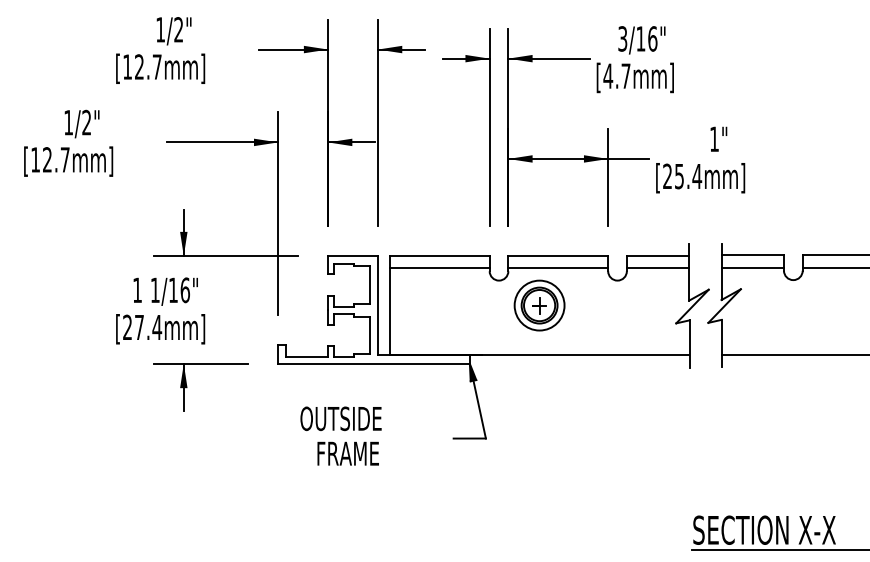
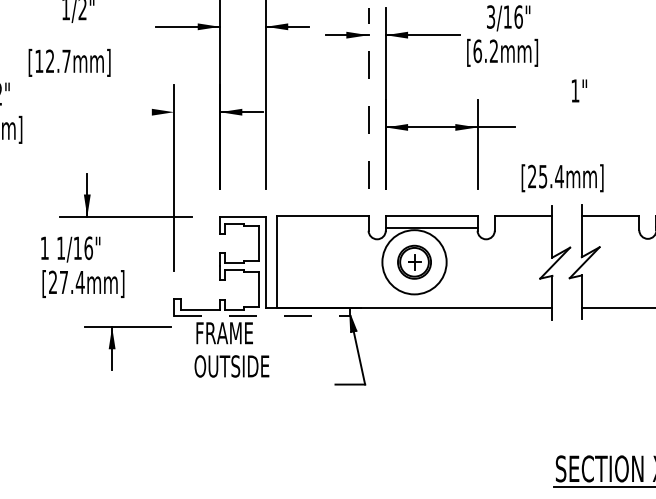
text: (160, 68) -> (69, 62), moved
text: (616, 76) -> (485, 51), [4.7mm] -> [6.2mm]
line: (489, 126) -> (368, 97), solid -> dashed
text: (718, 138) -> (579, 90), moved
line: (222, 142) -> (122, 112), removed
text: (700, 178) -> (562, 178), moved
line: (752, 267) -> (610, 227), removed
line: (439, 268) -> (322, 228), removed
line: (657, 268) -> (522, 228), removed
circle: (539, 305) -> (414, 262), size x1.4
text: (160, 329) -> (83, 284), moved
line: (374, 363) -> (262, 315), solid -> dashed
part: (187, 387) -> (115, 348), moved
text: (347, 453) -> (224, 333), moved

